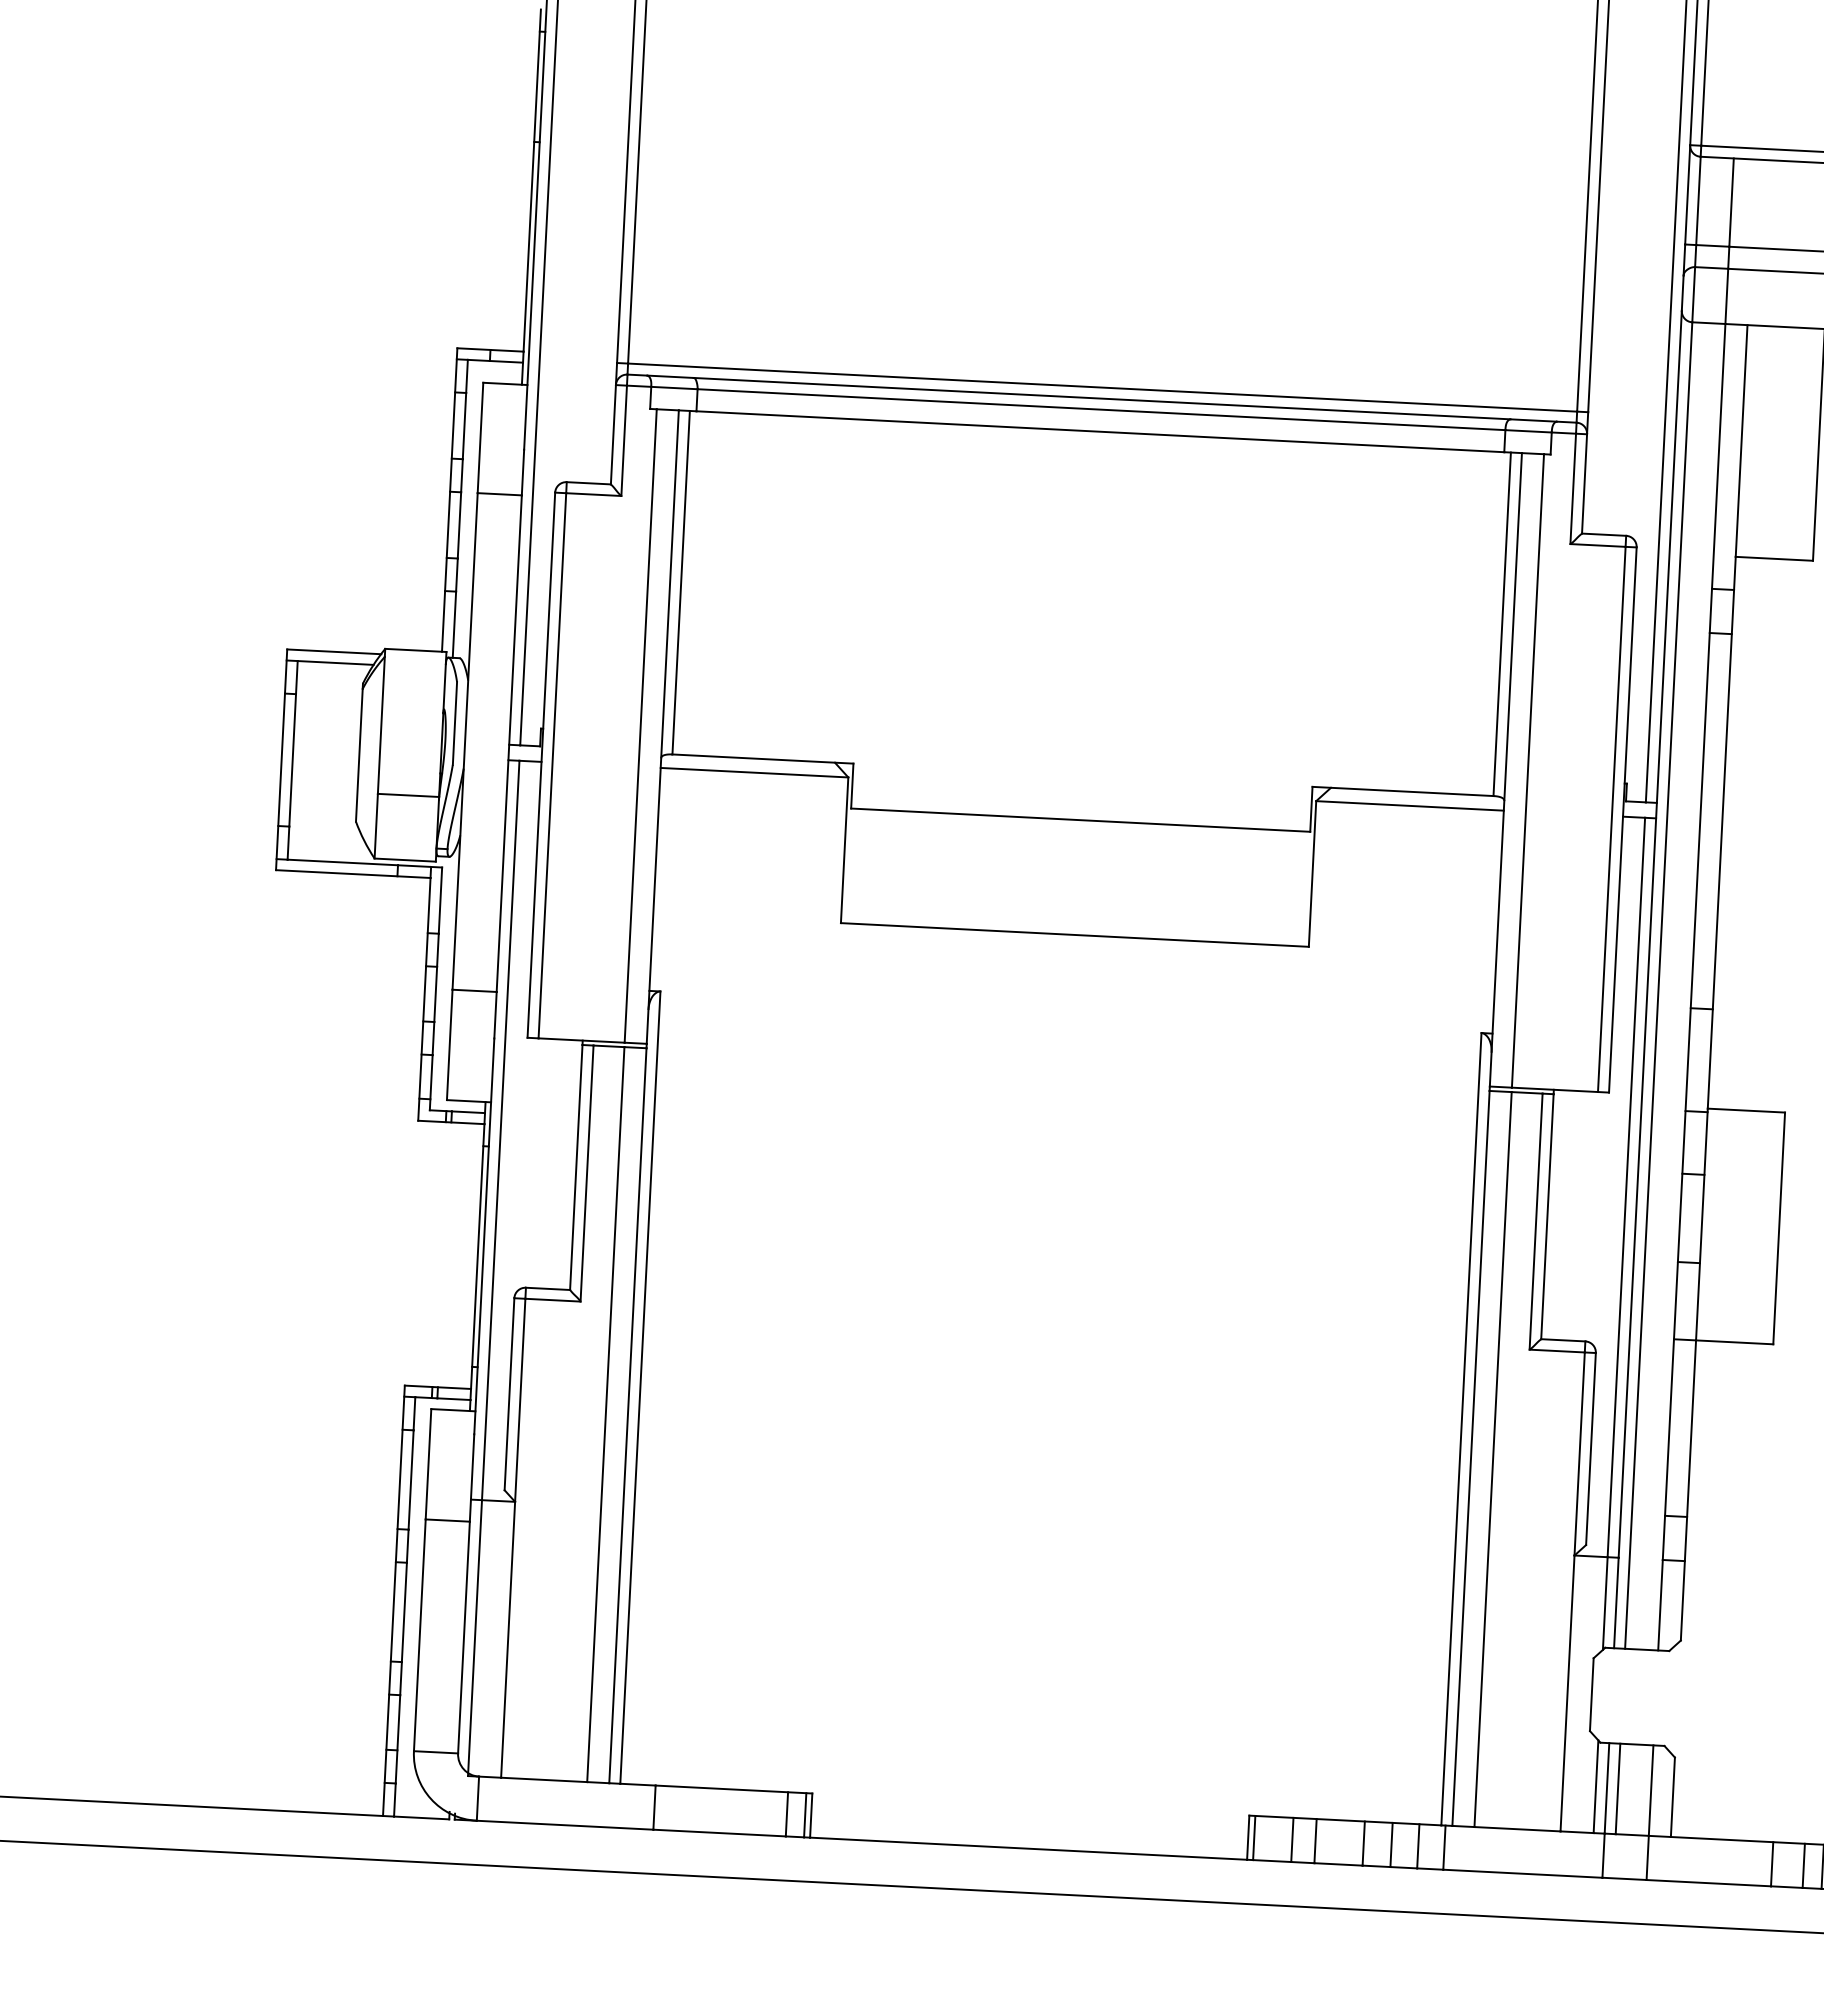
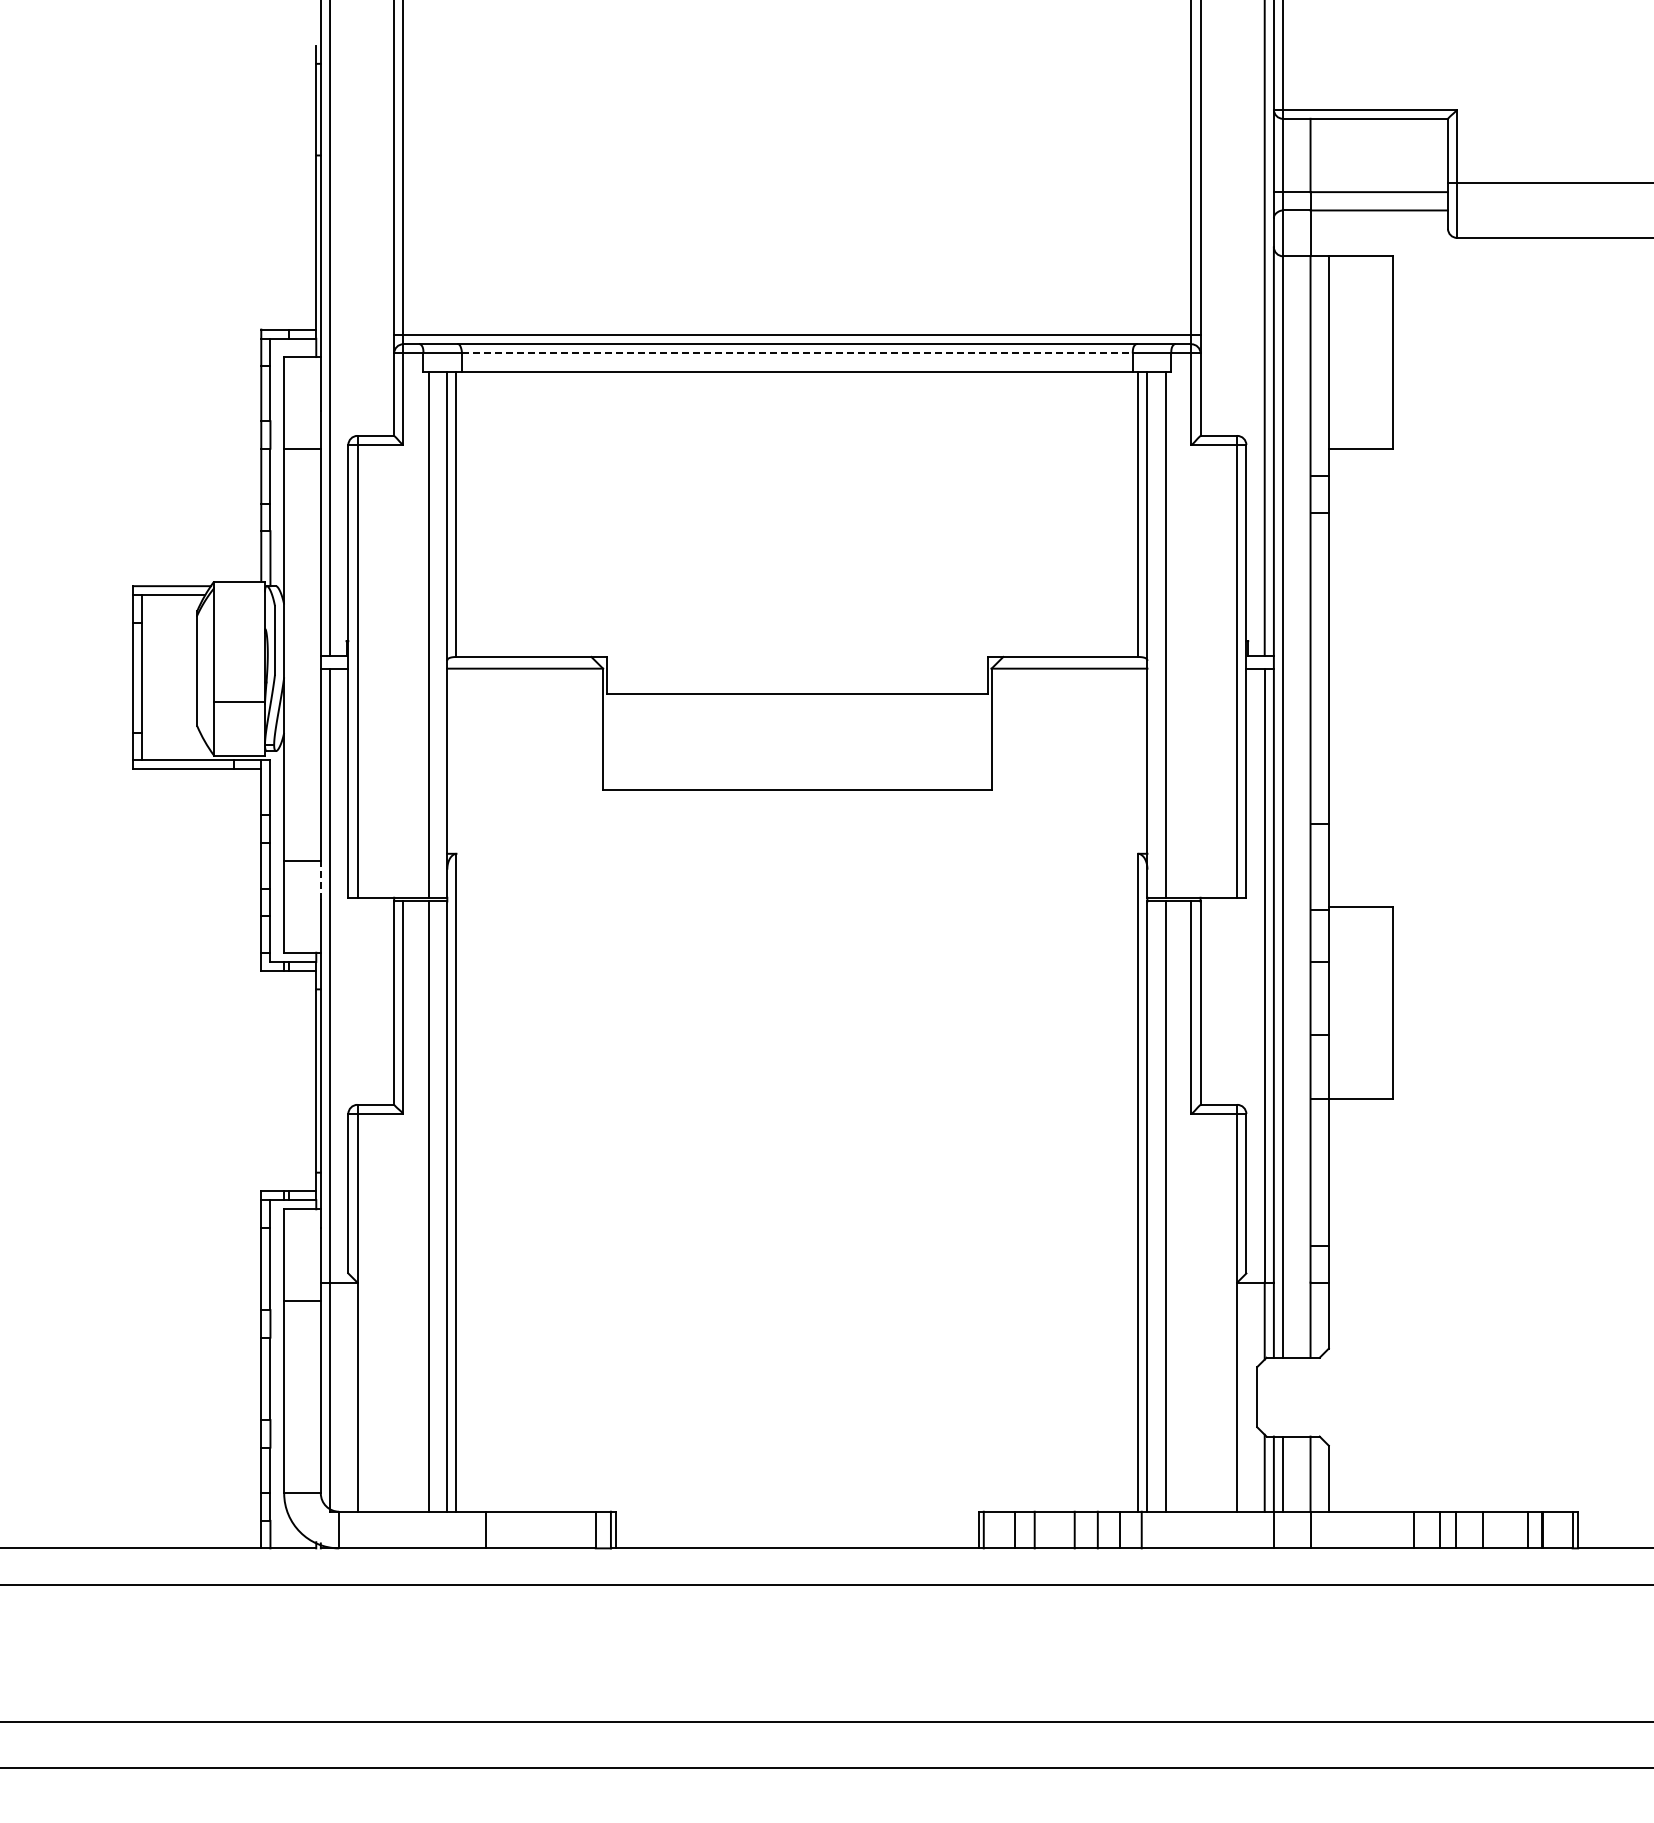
line: (1101, 409) -> (797, 353), solid -> dashed
line: (495, 1014) -> (320, 879), solid -> dashed

